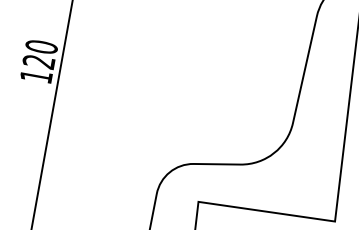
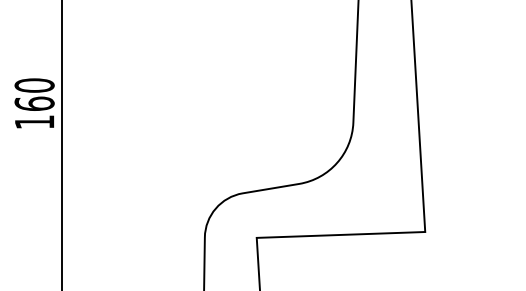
text: (38, 61) -> (34, 103), 120 -> 160

